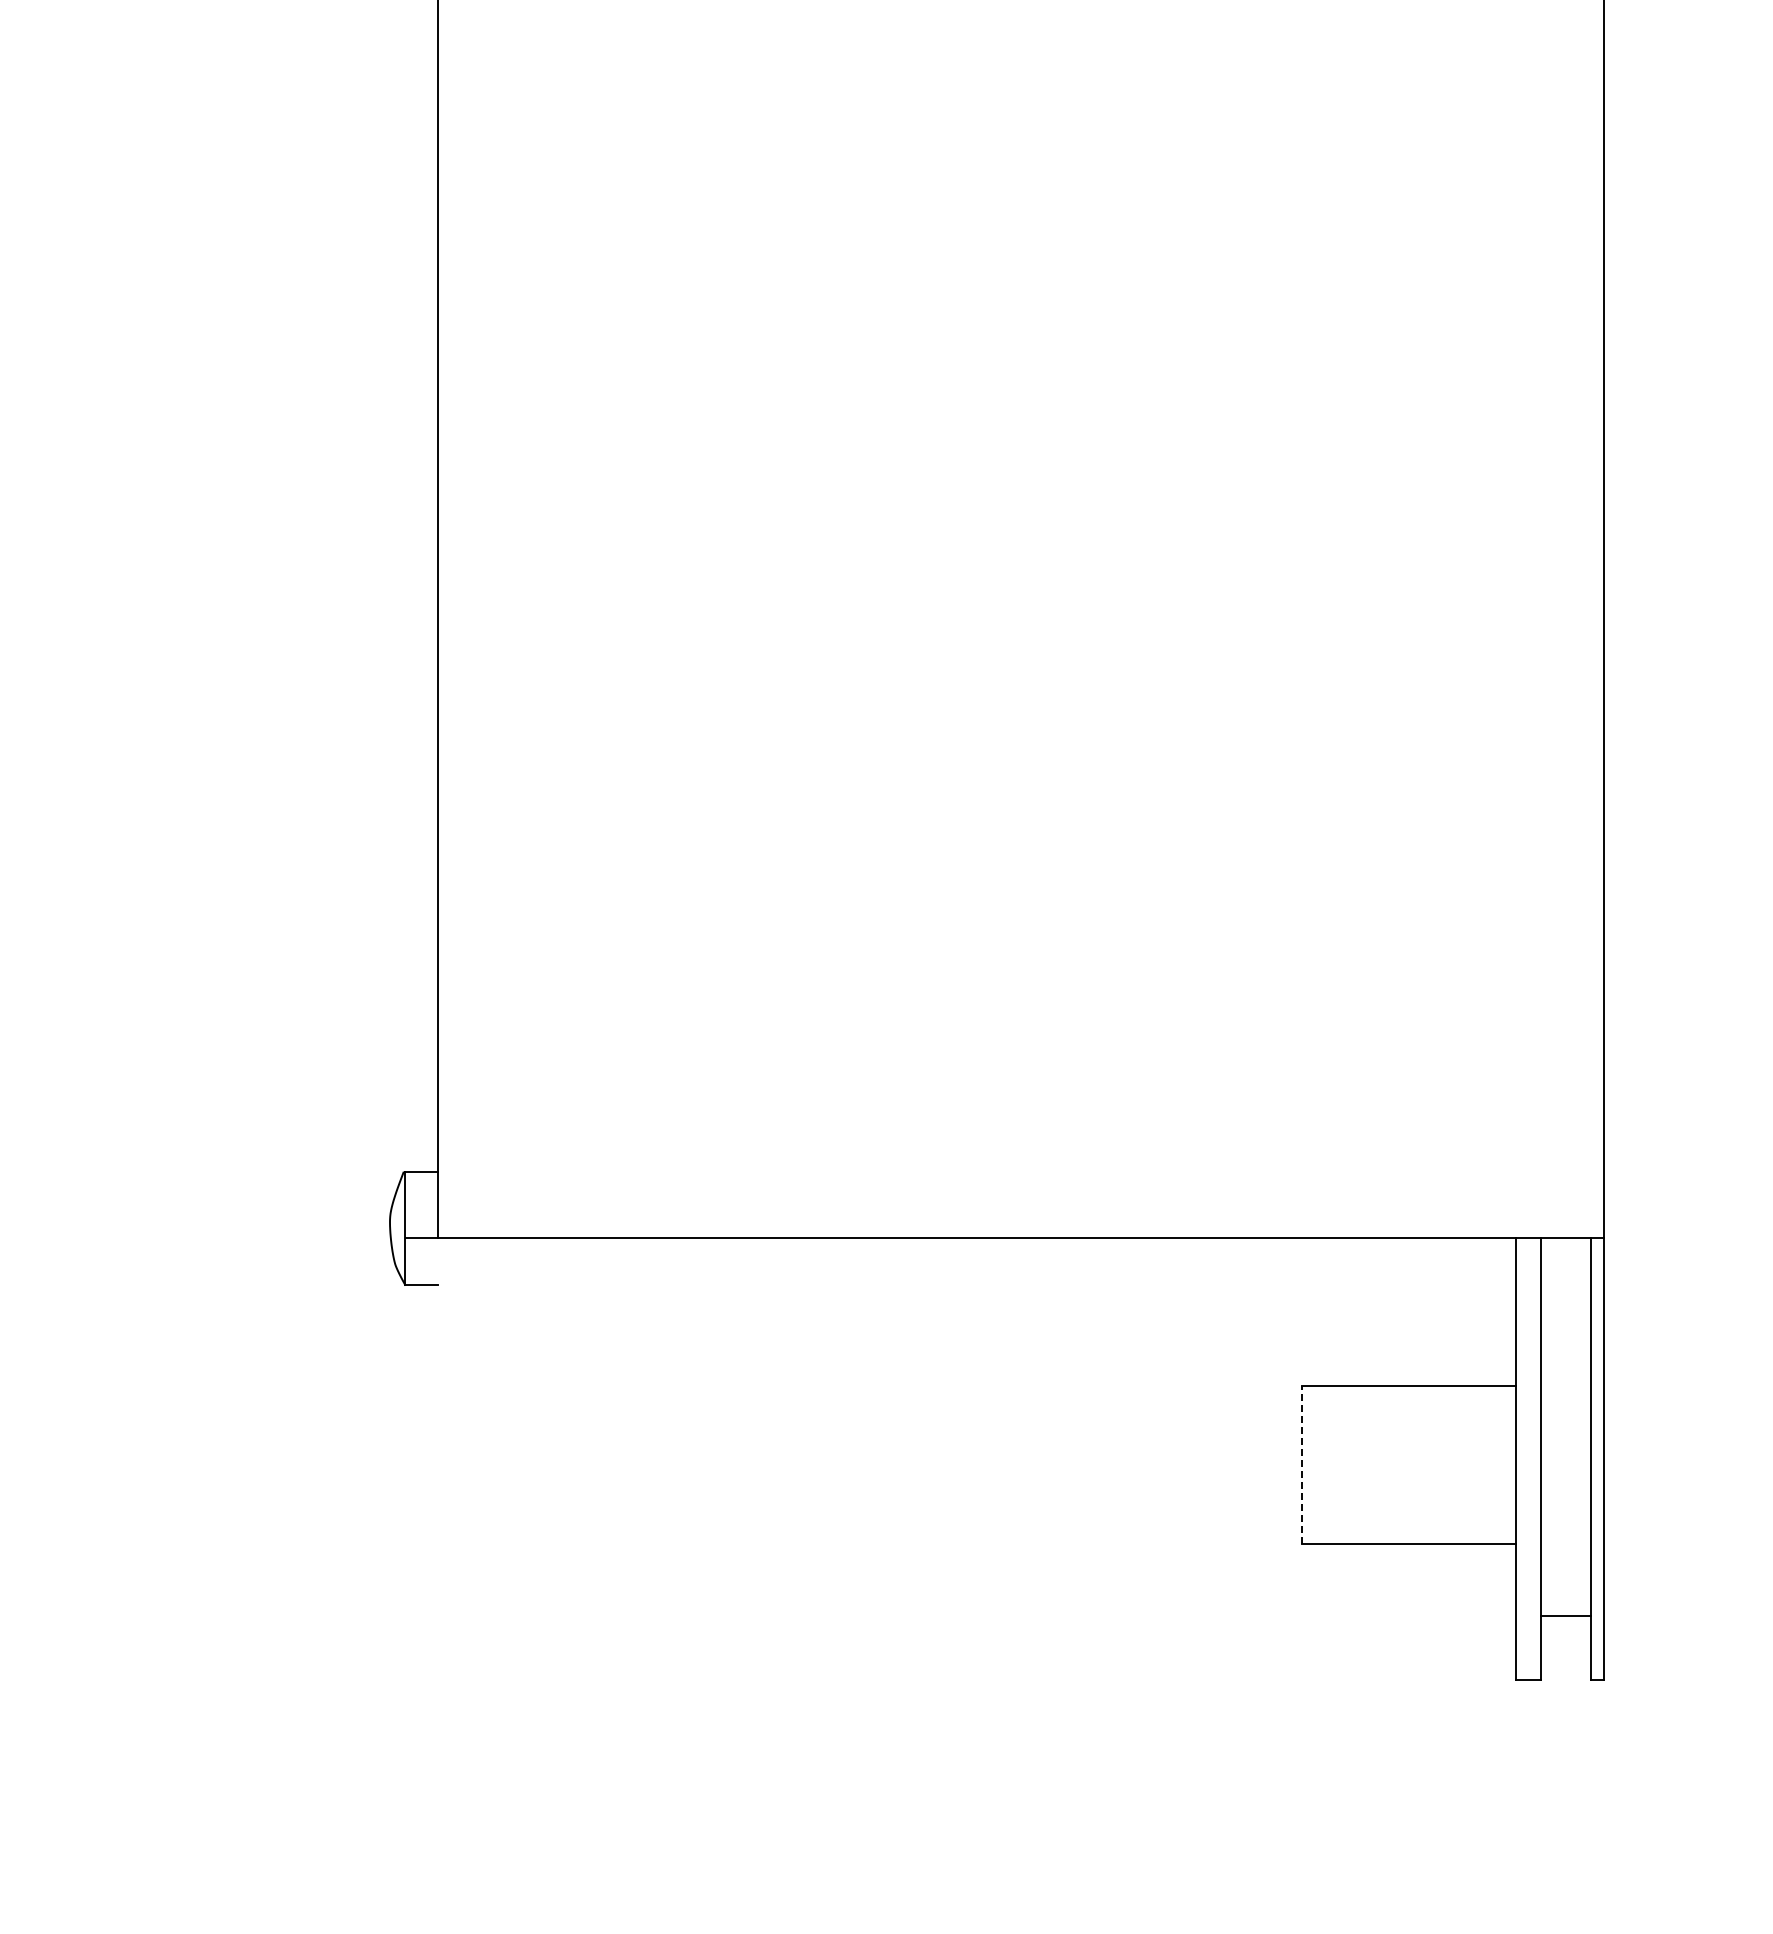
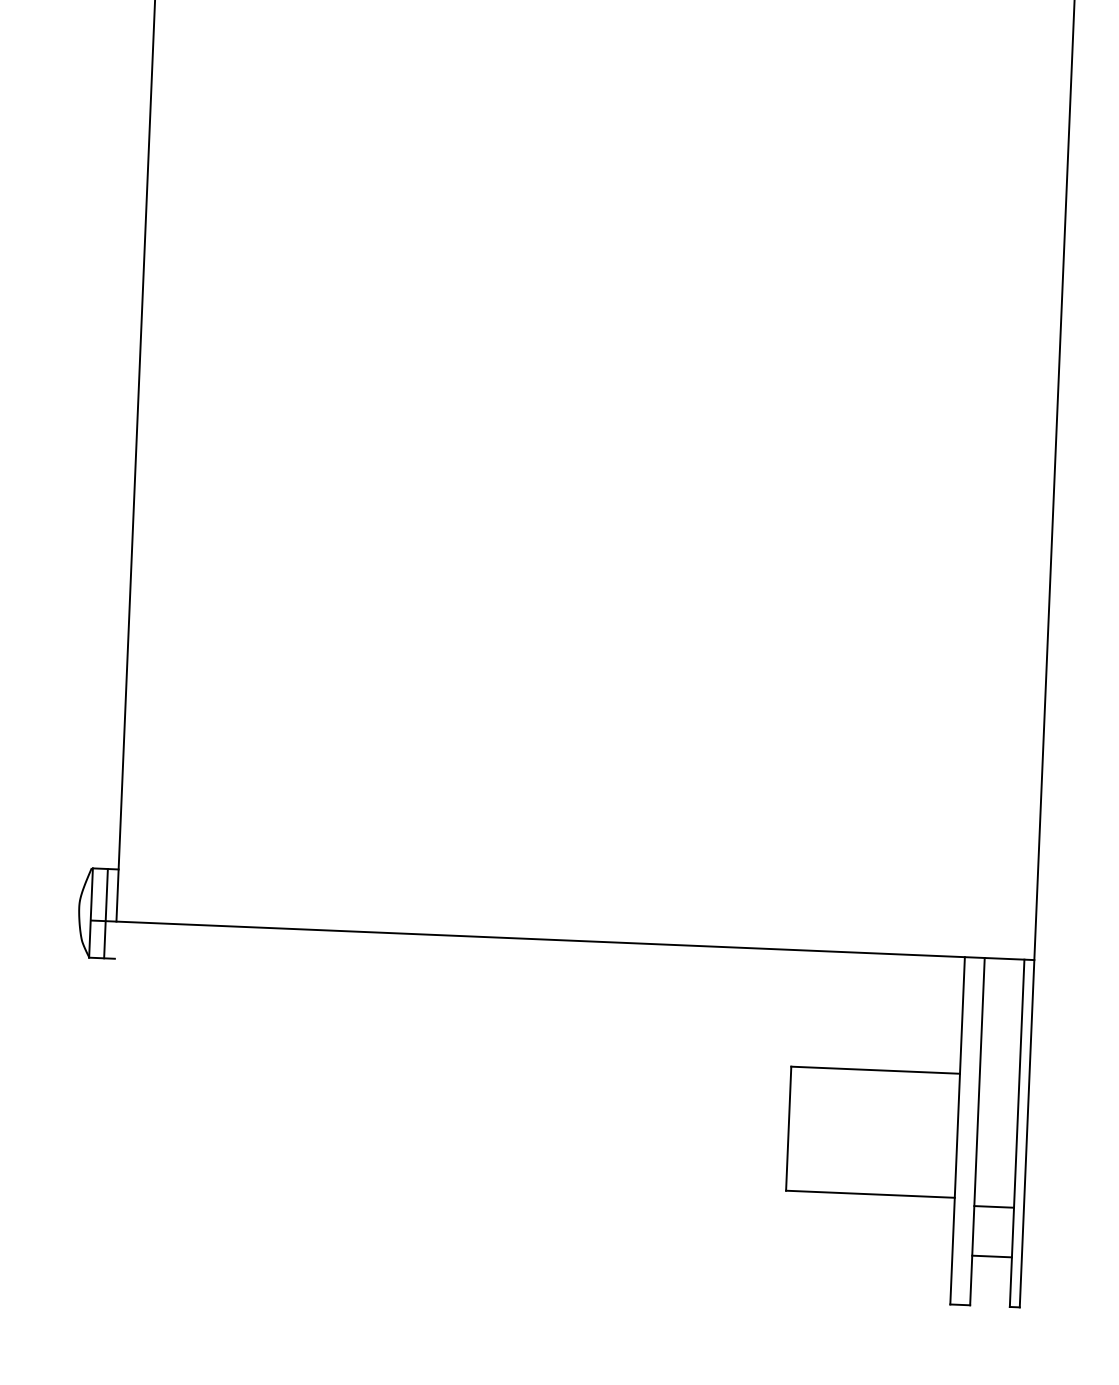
line: (424, 1228) -> (106, 913), added
line: (1301, 1465) -> (788, 1128), dashed -> solid
line: (1566, 1553) -> (994, 1206), added

